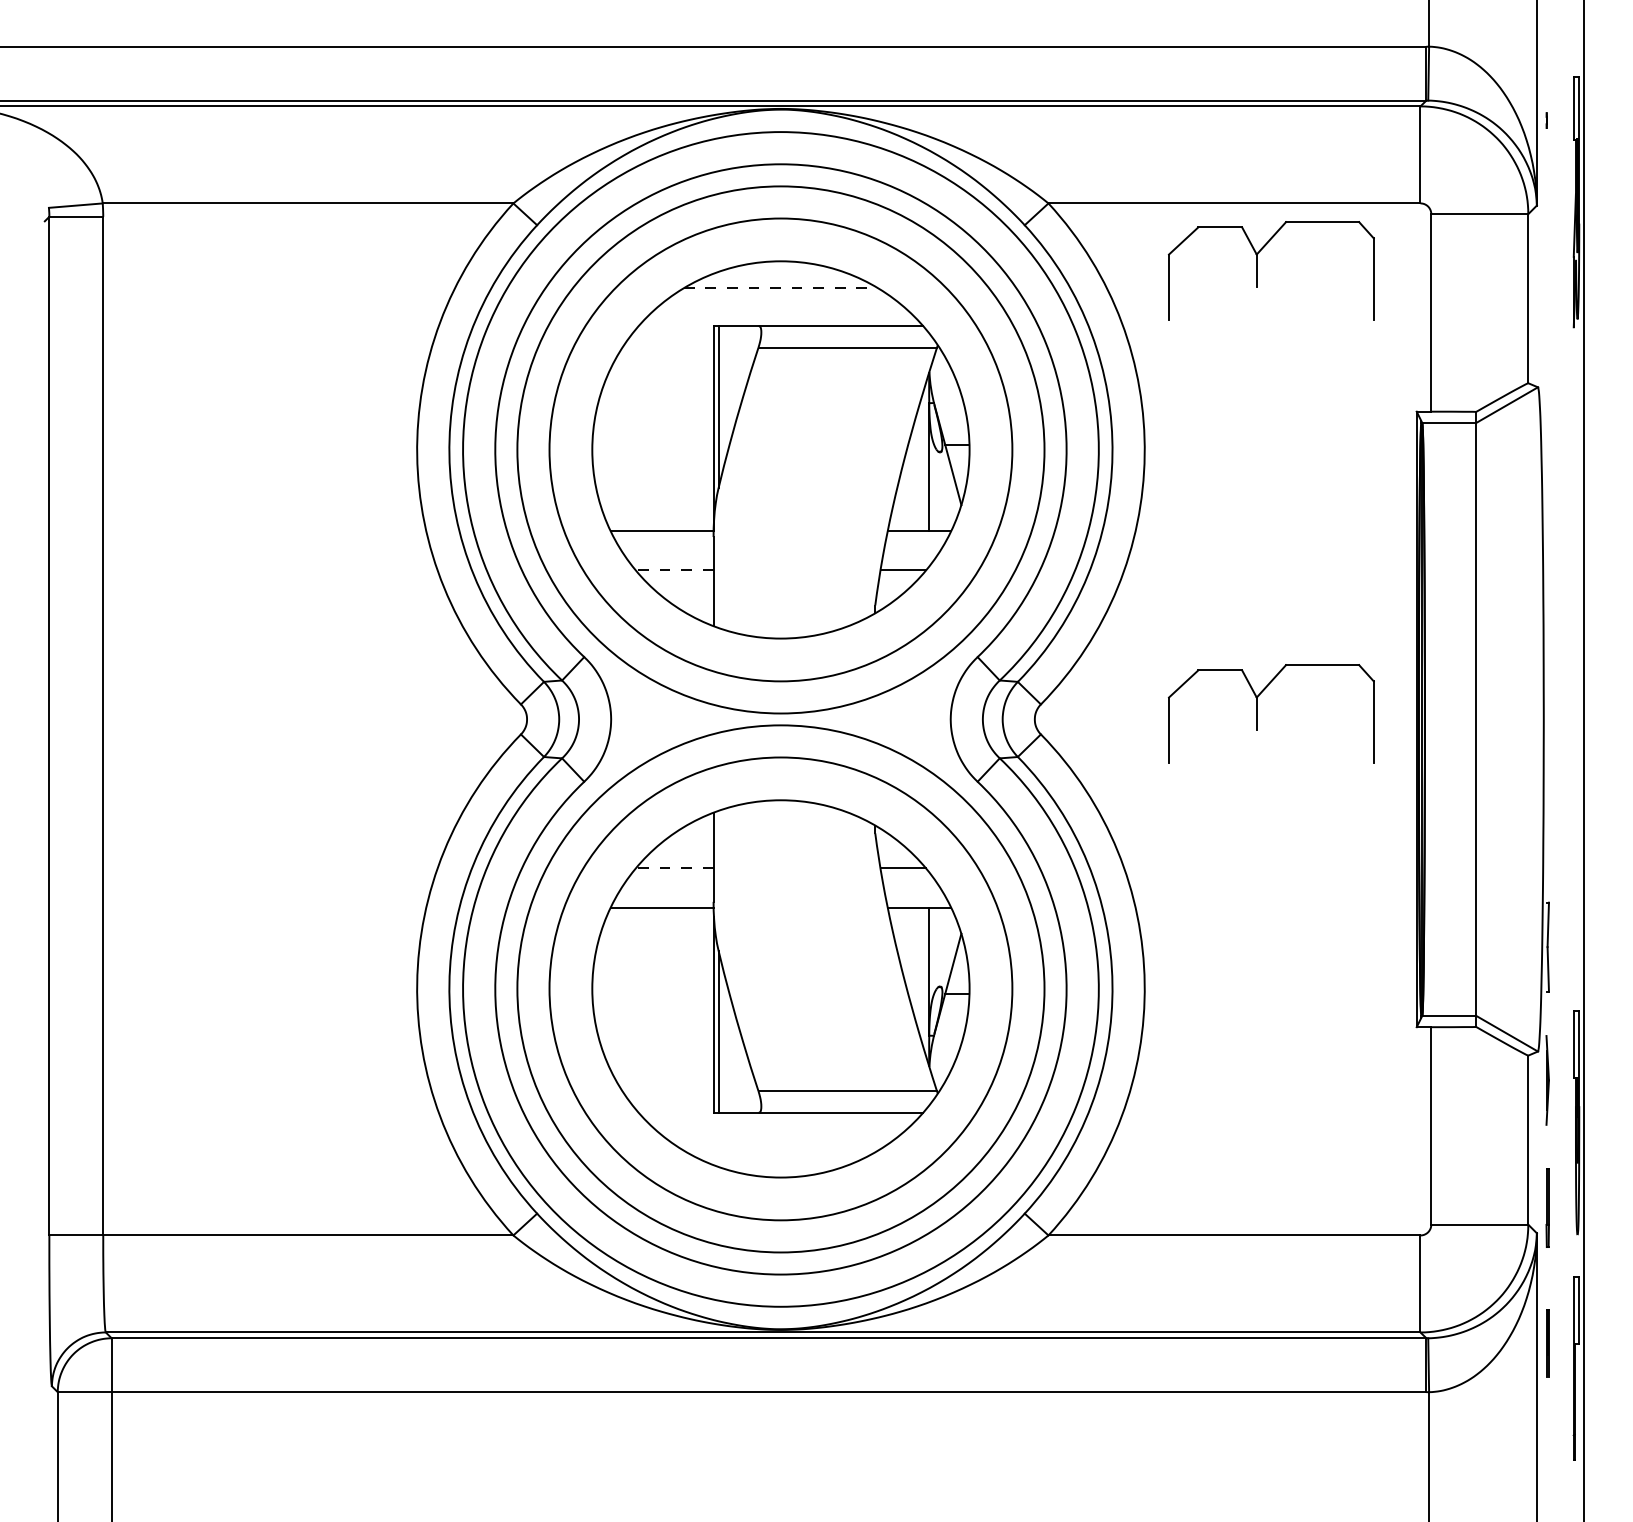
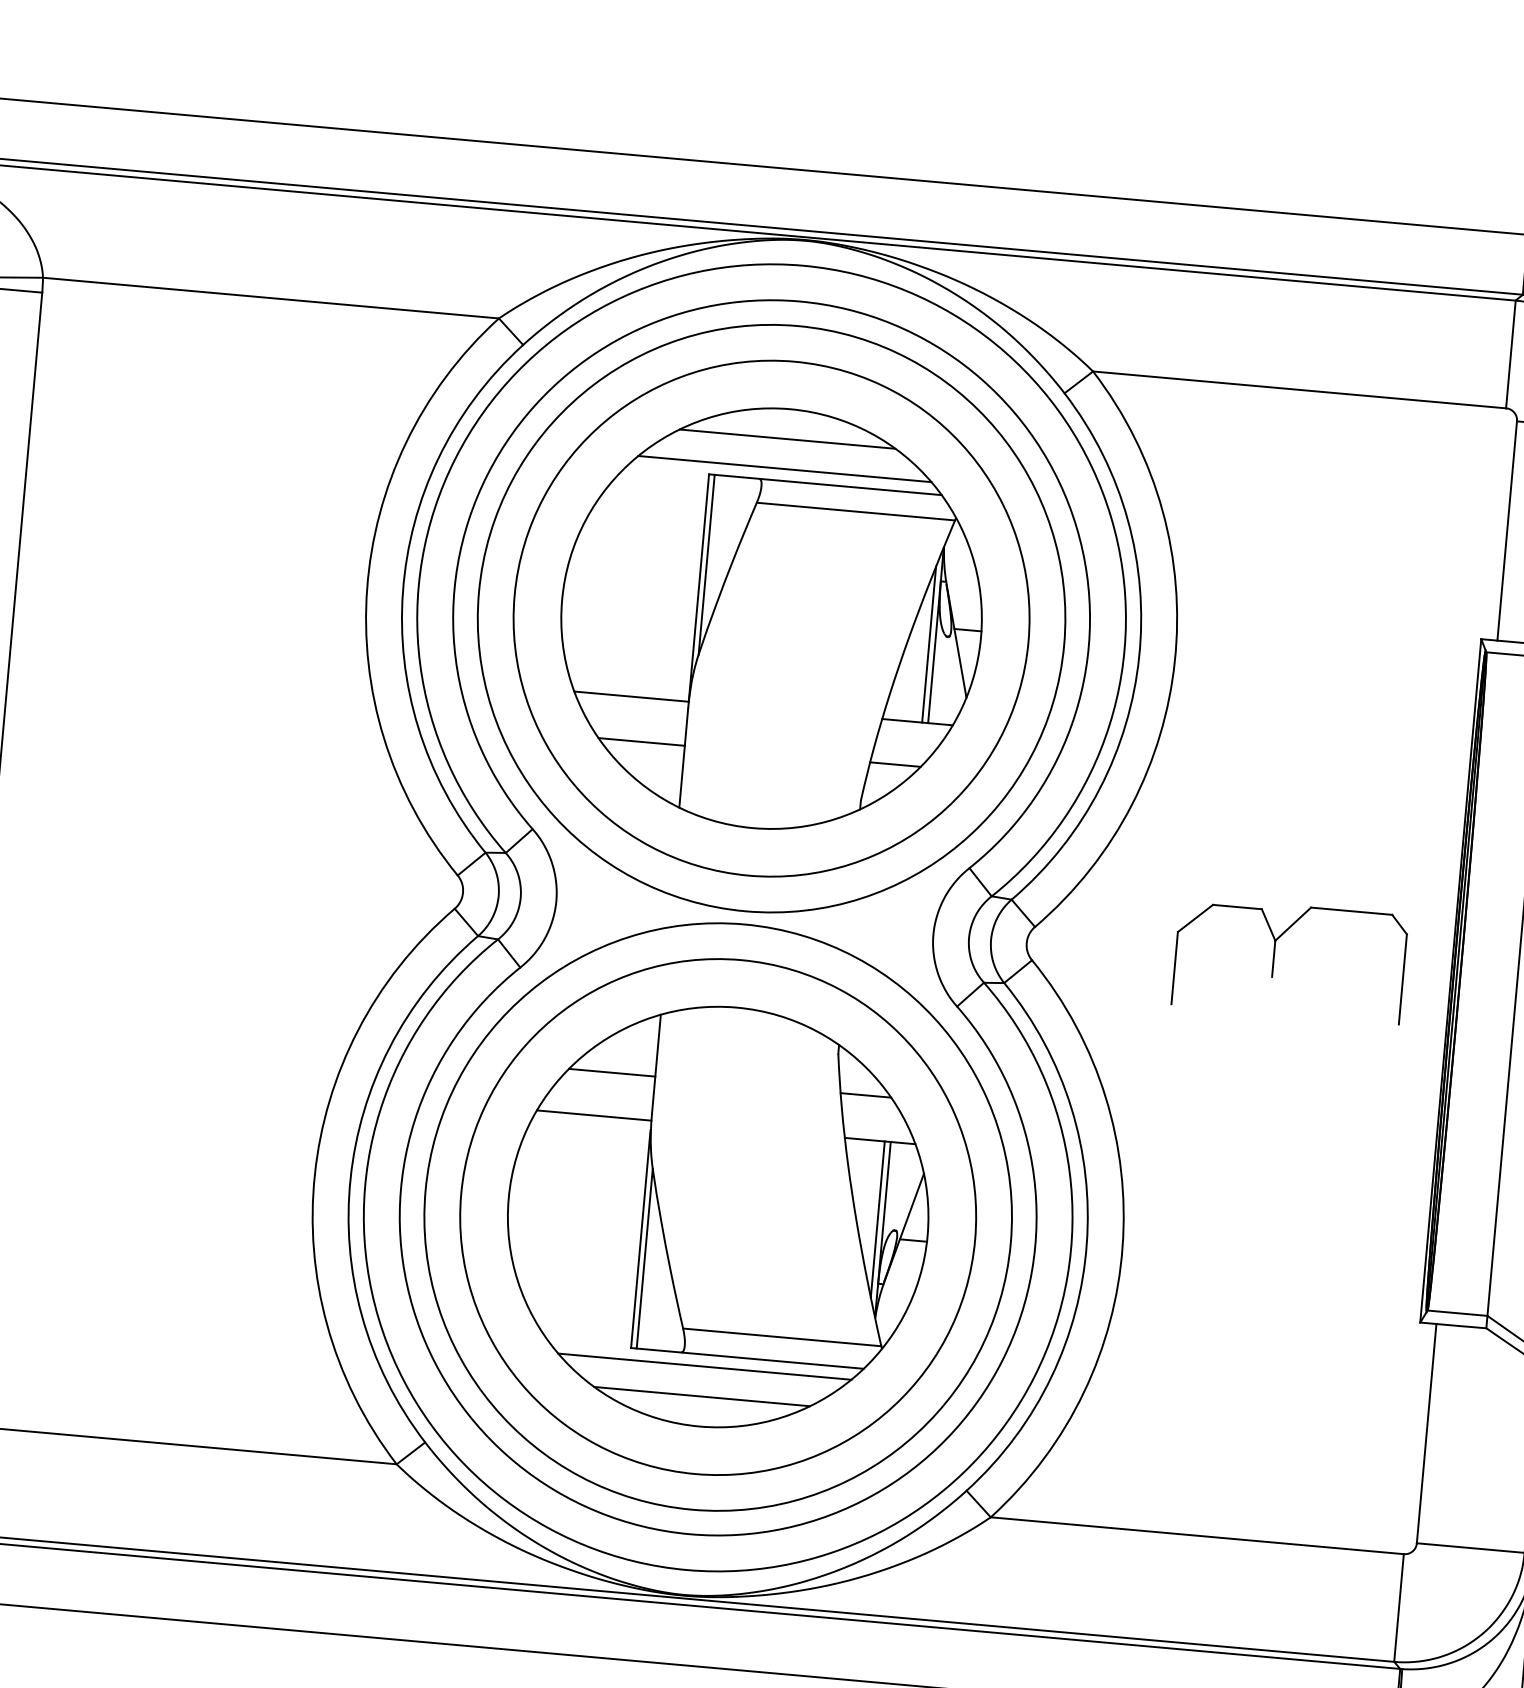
part: (1257, 270) -> (1318, 466), removed
line: (781, 288) -> (788, 439), dashed -> solid
line: (780, 315) -> (784, 469), added
line: (923, 460) -> (928, 644), added
line: (674, 570) -> (641, 741), dashed -> solid
line: (674, 868) -> (611, 1072), dashed -> solid
line: (923, 978) -> (877, 1219), added
line: (780, 1123) -> (704, 1366), added
line: (780, 1150) -> (701, 1396), added

